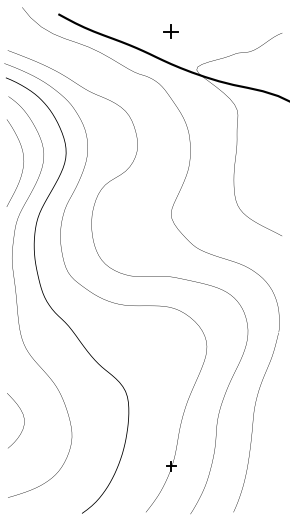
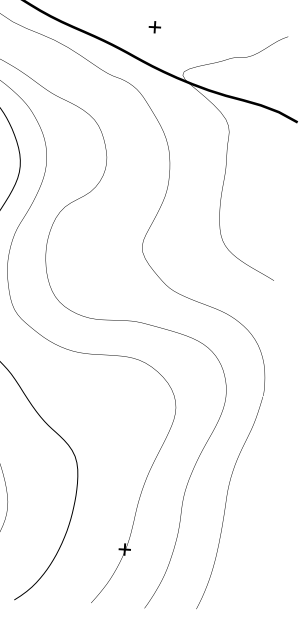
part: (171, 31) -> (155, 27), size x0.62

